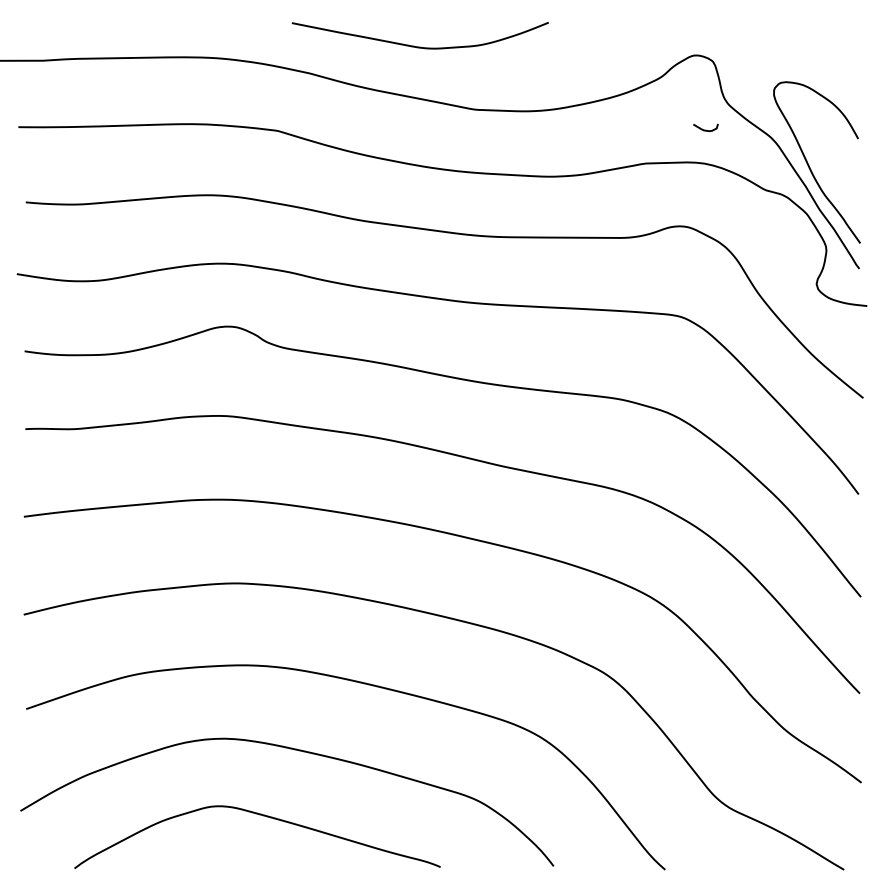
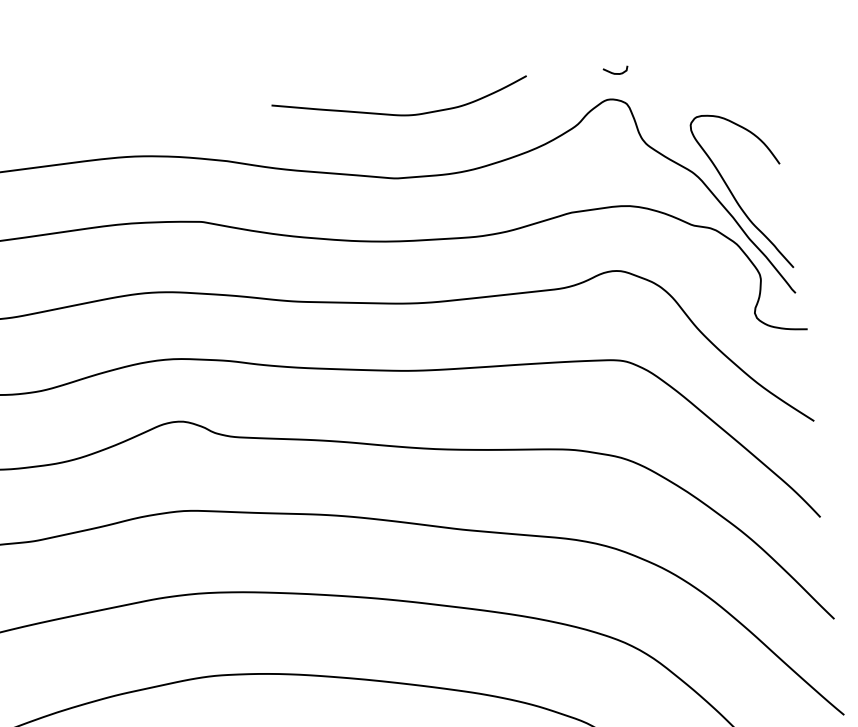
curve: (419, 46) -> (400, 114), moved
curve: (705, 129) -> (615, 72), moved

